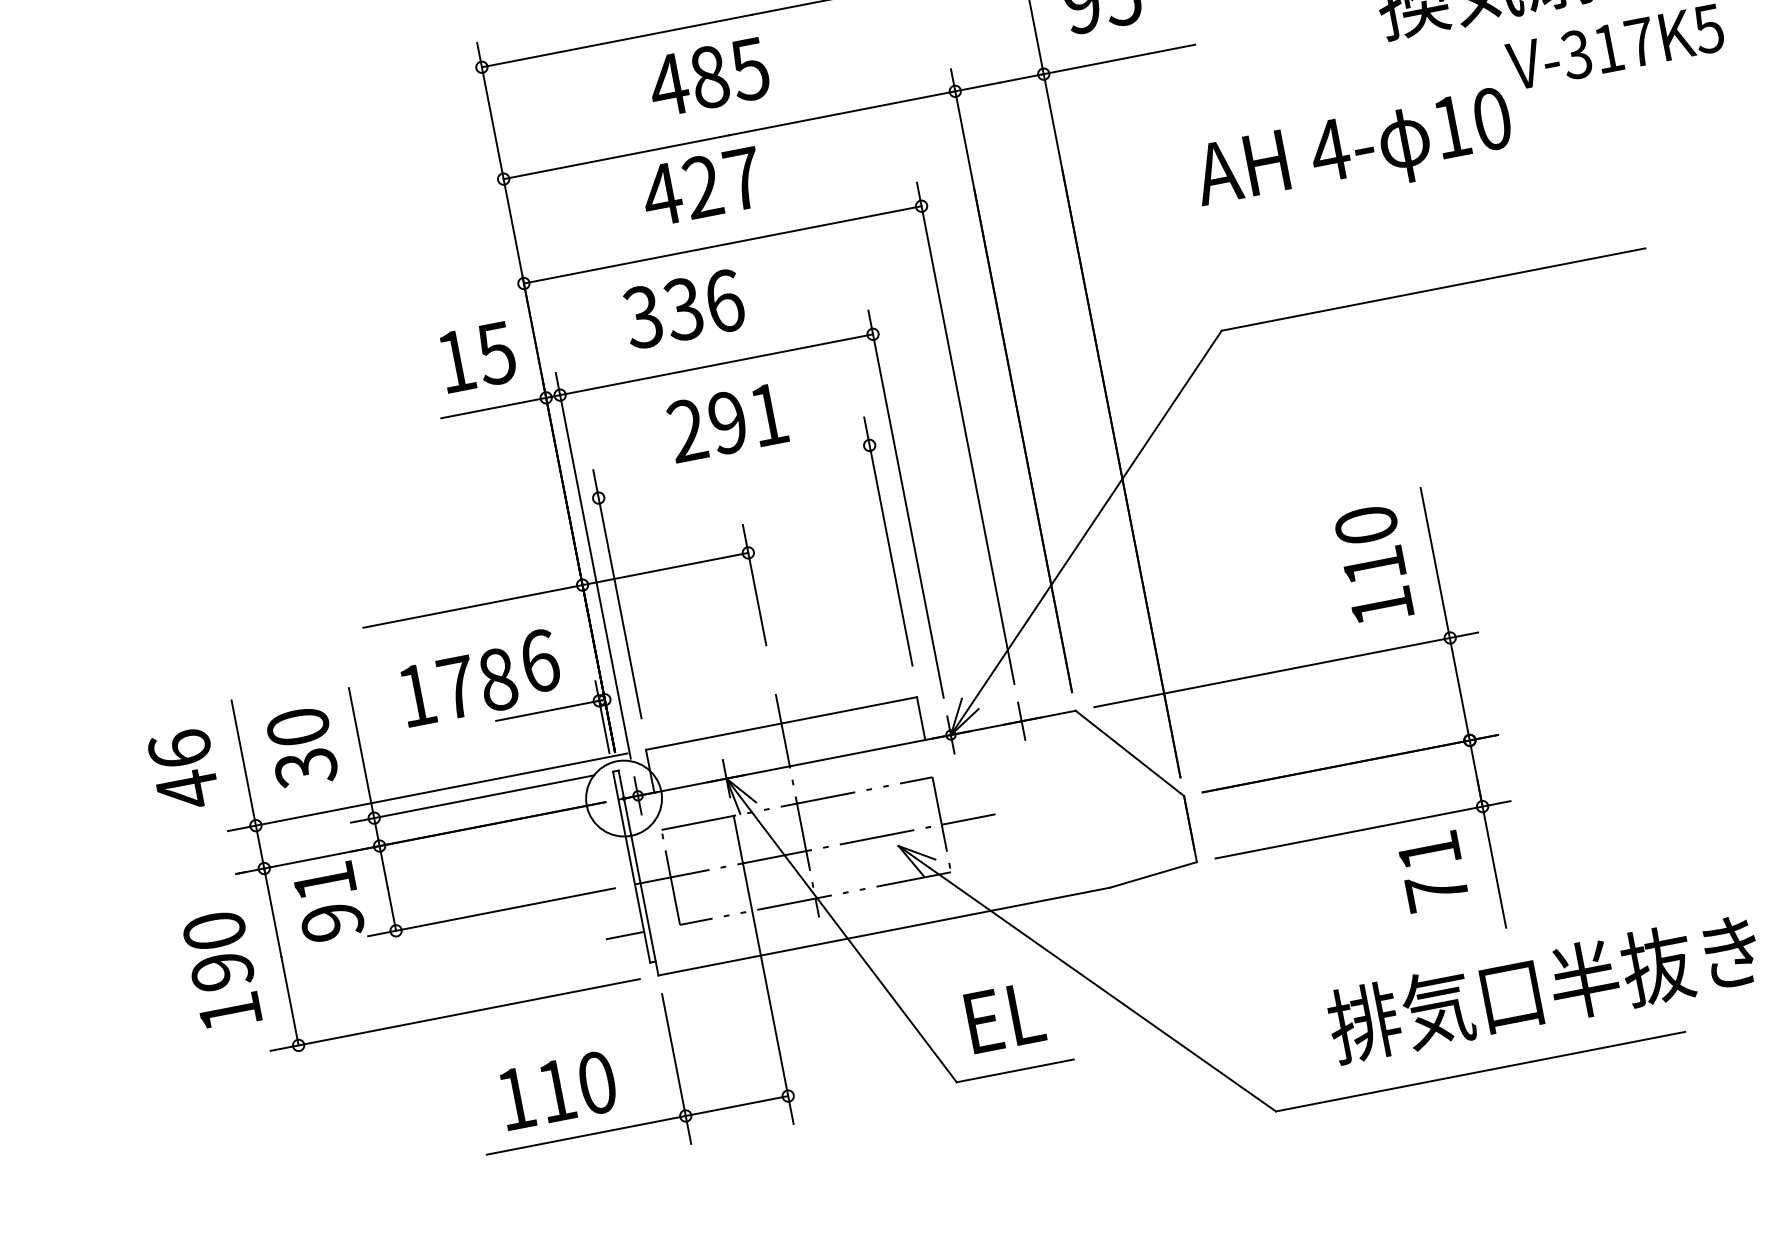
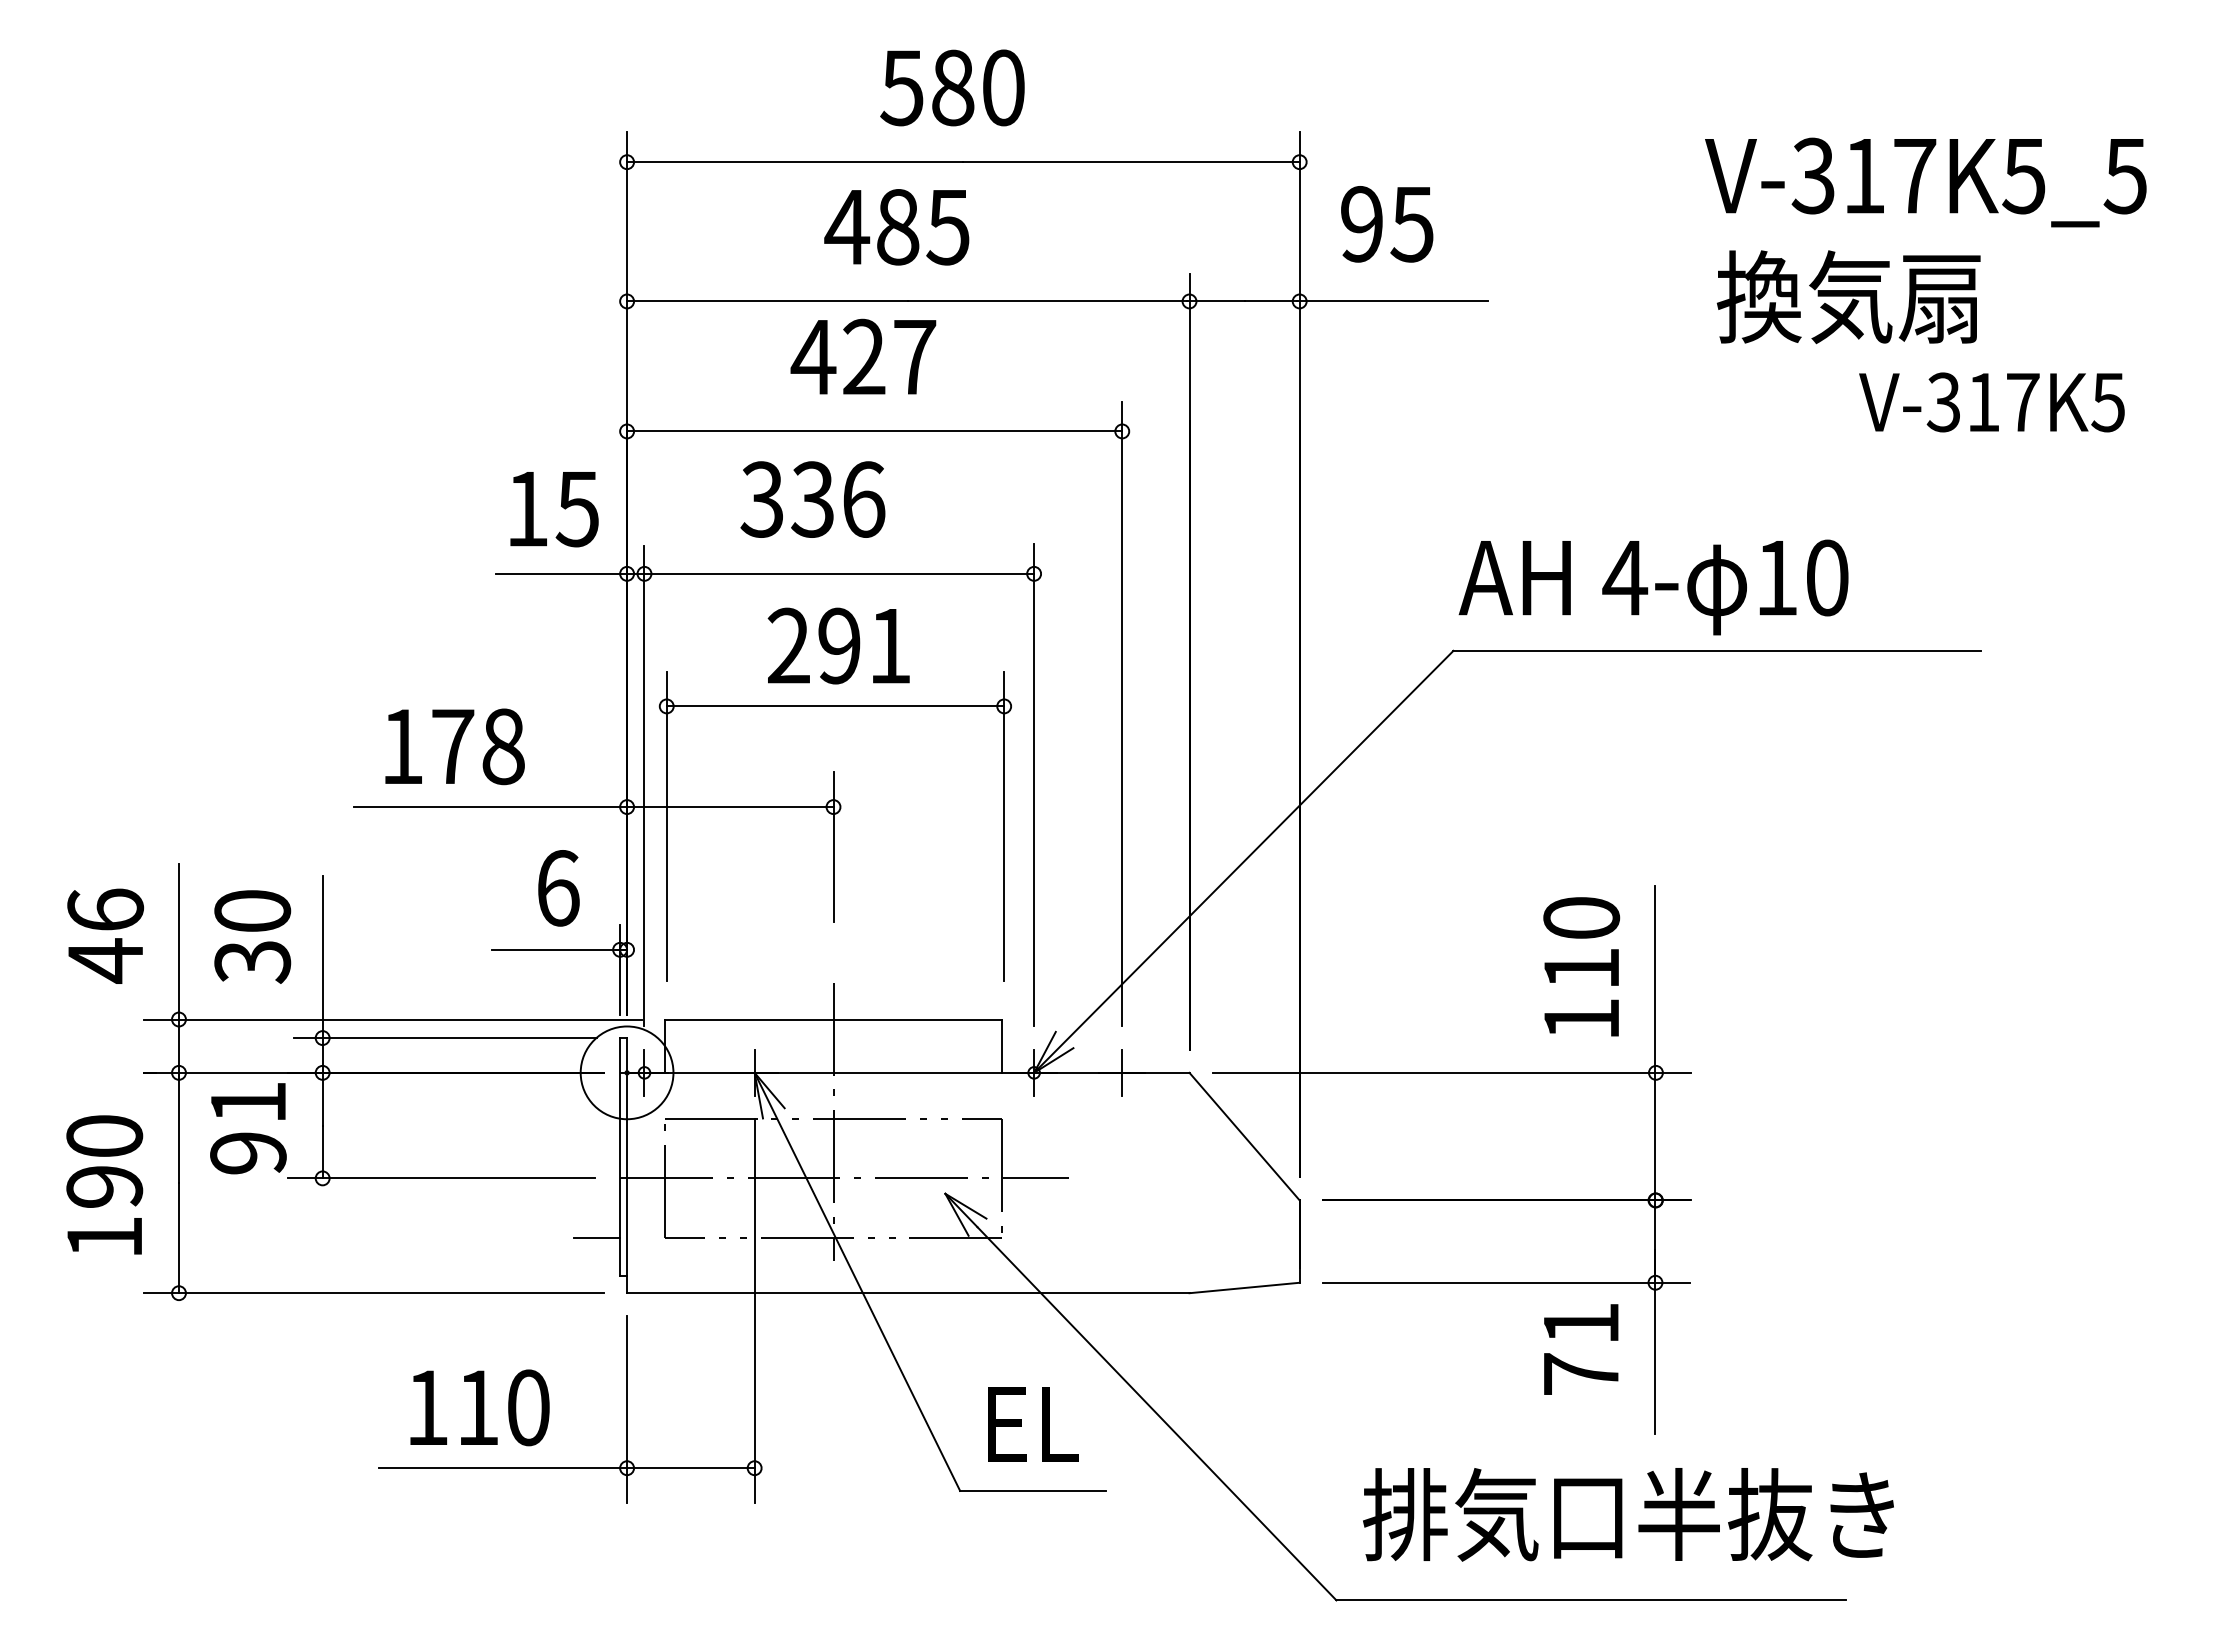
text: (1354, 153) -> (1653, 587), moved
line: (734, 471) -> (835, 706), added
text: (458, 687) -> (454, 746), moved
text: (1543, 987) -> (1628, 1514), moved

